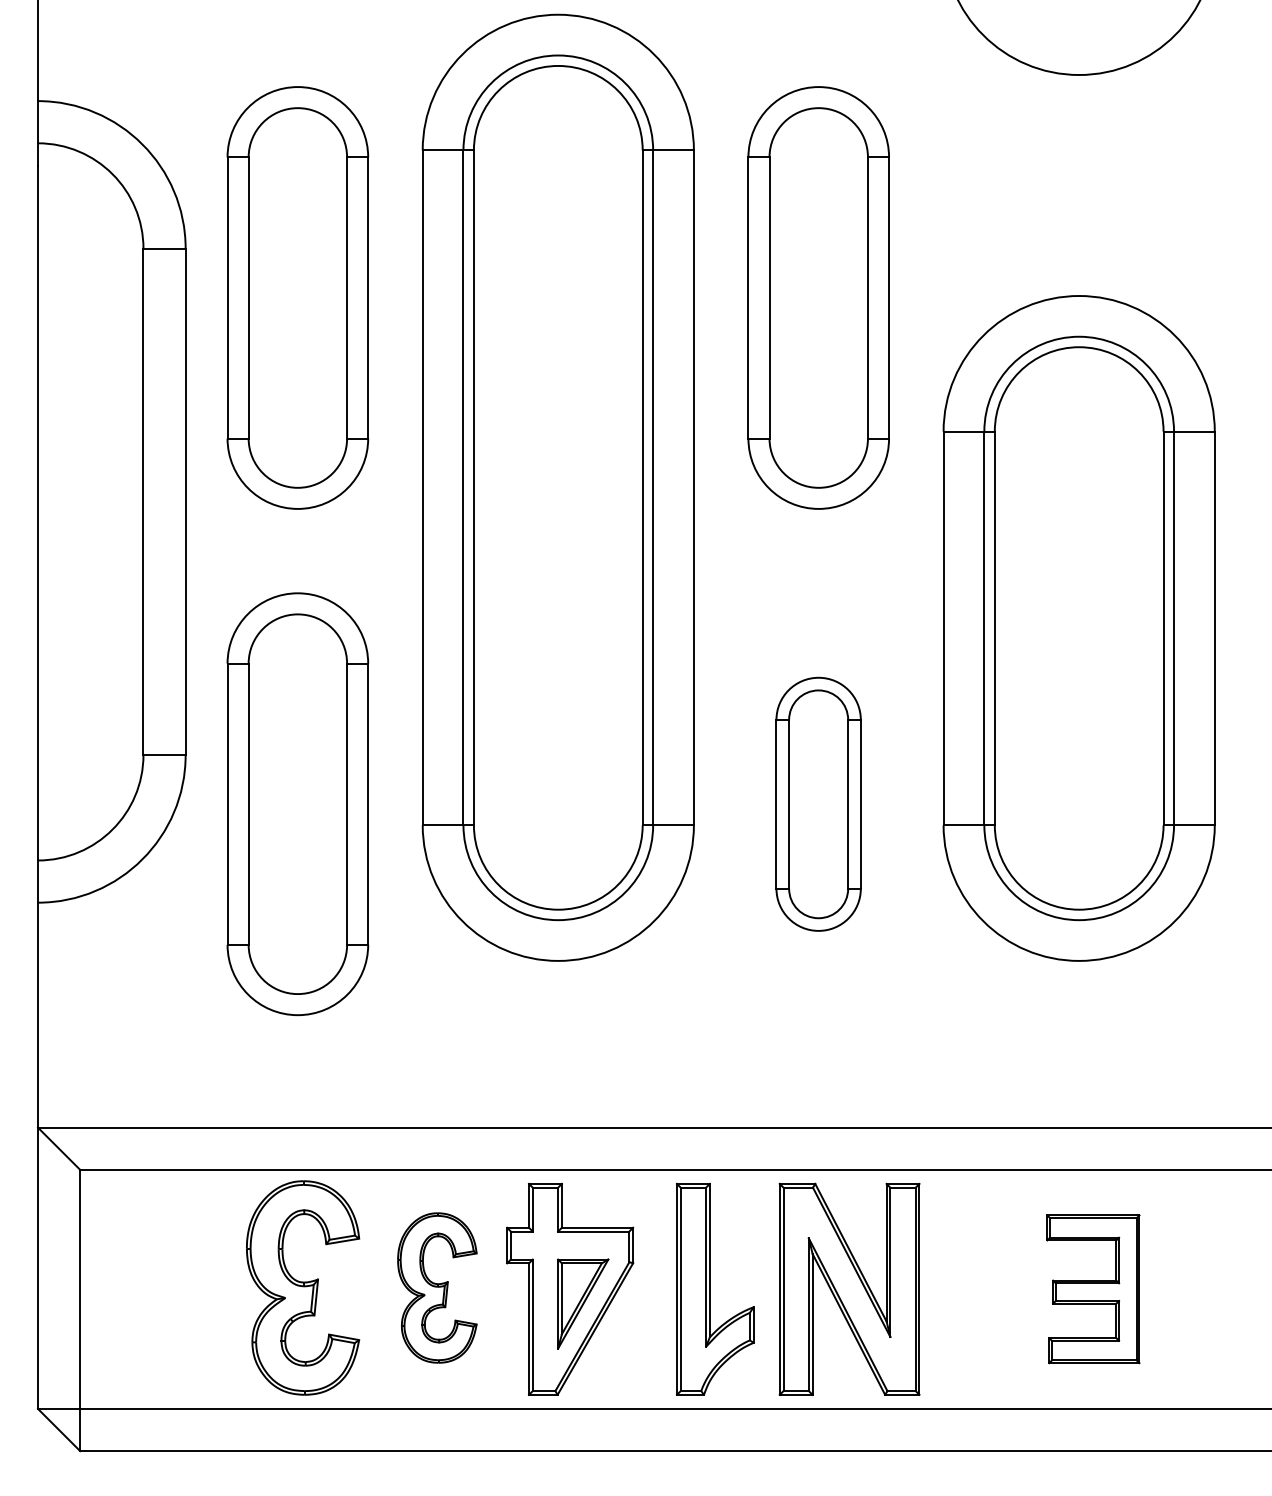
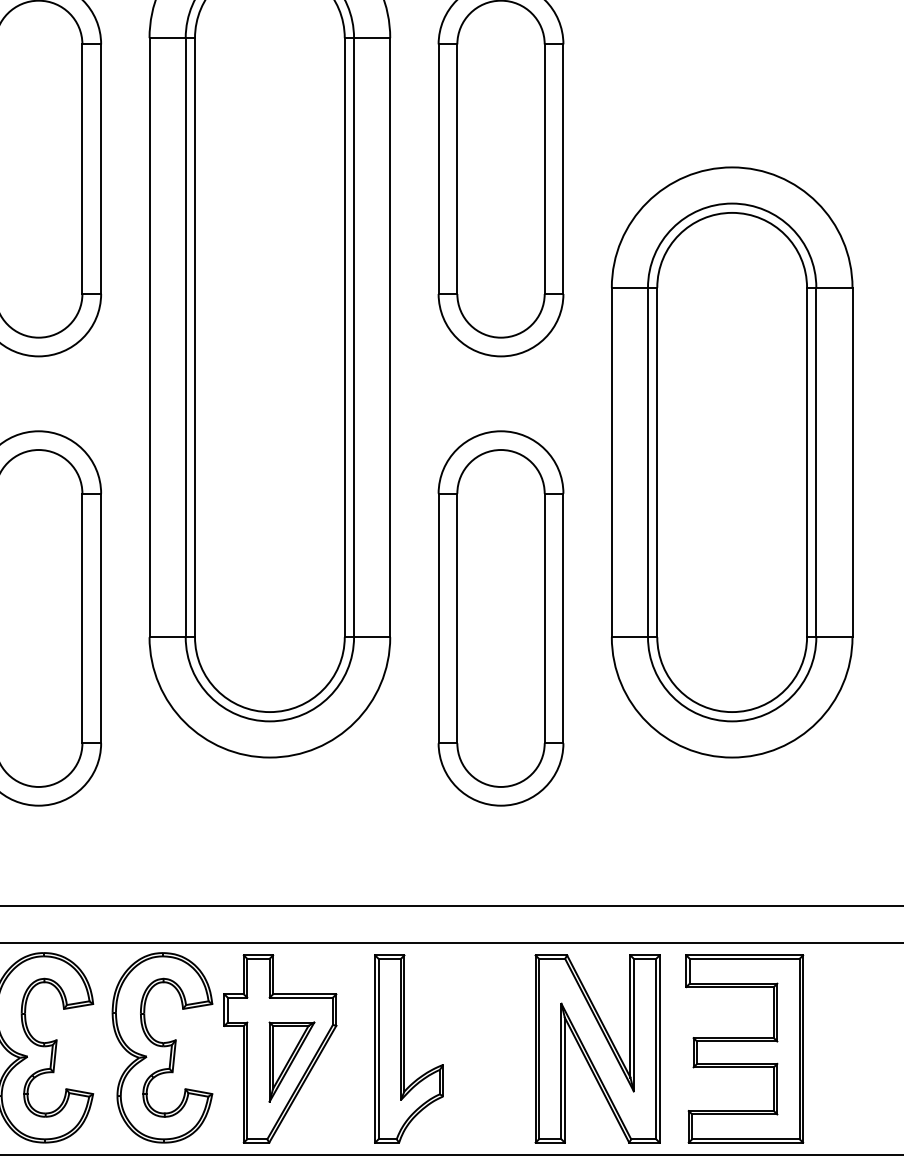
part: (818, 804) -> (500, 618), size x1.67
part: (437, 1287) -> (162, 1047), size x1.43
part: (849, 1288) -> (597, 1048), moved
part: (1093, 1288) -> (744, 1048), size x1.43

